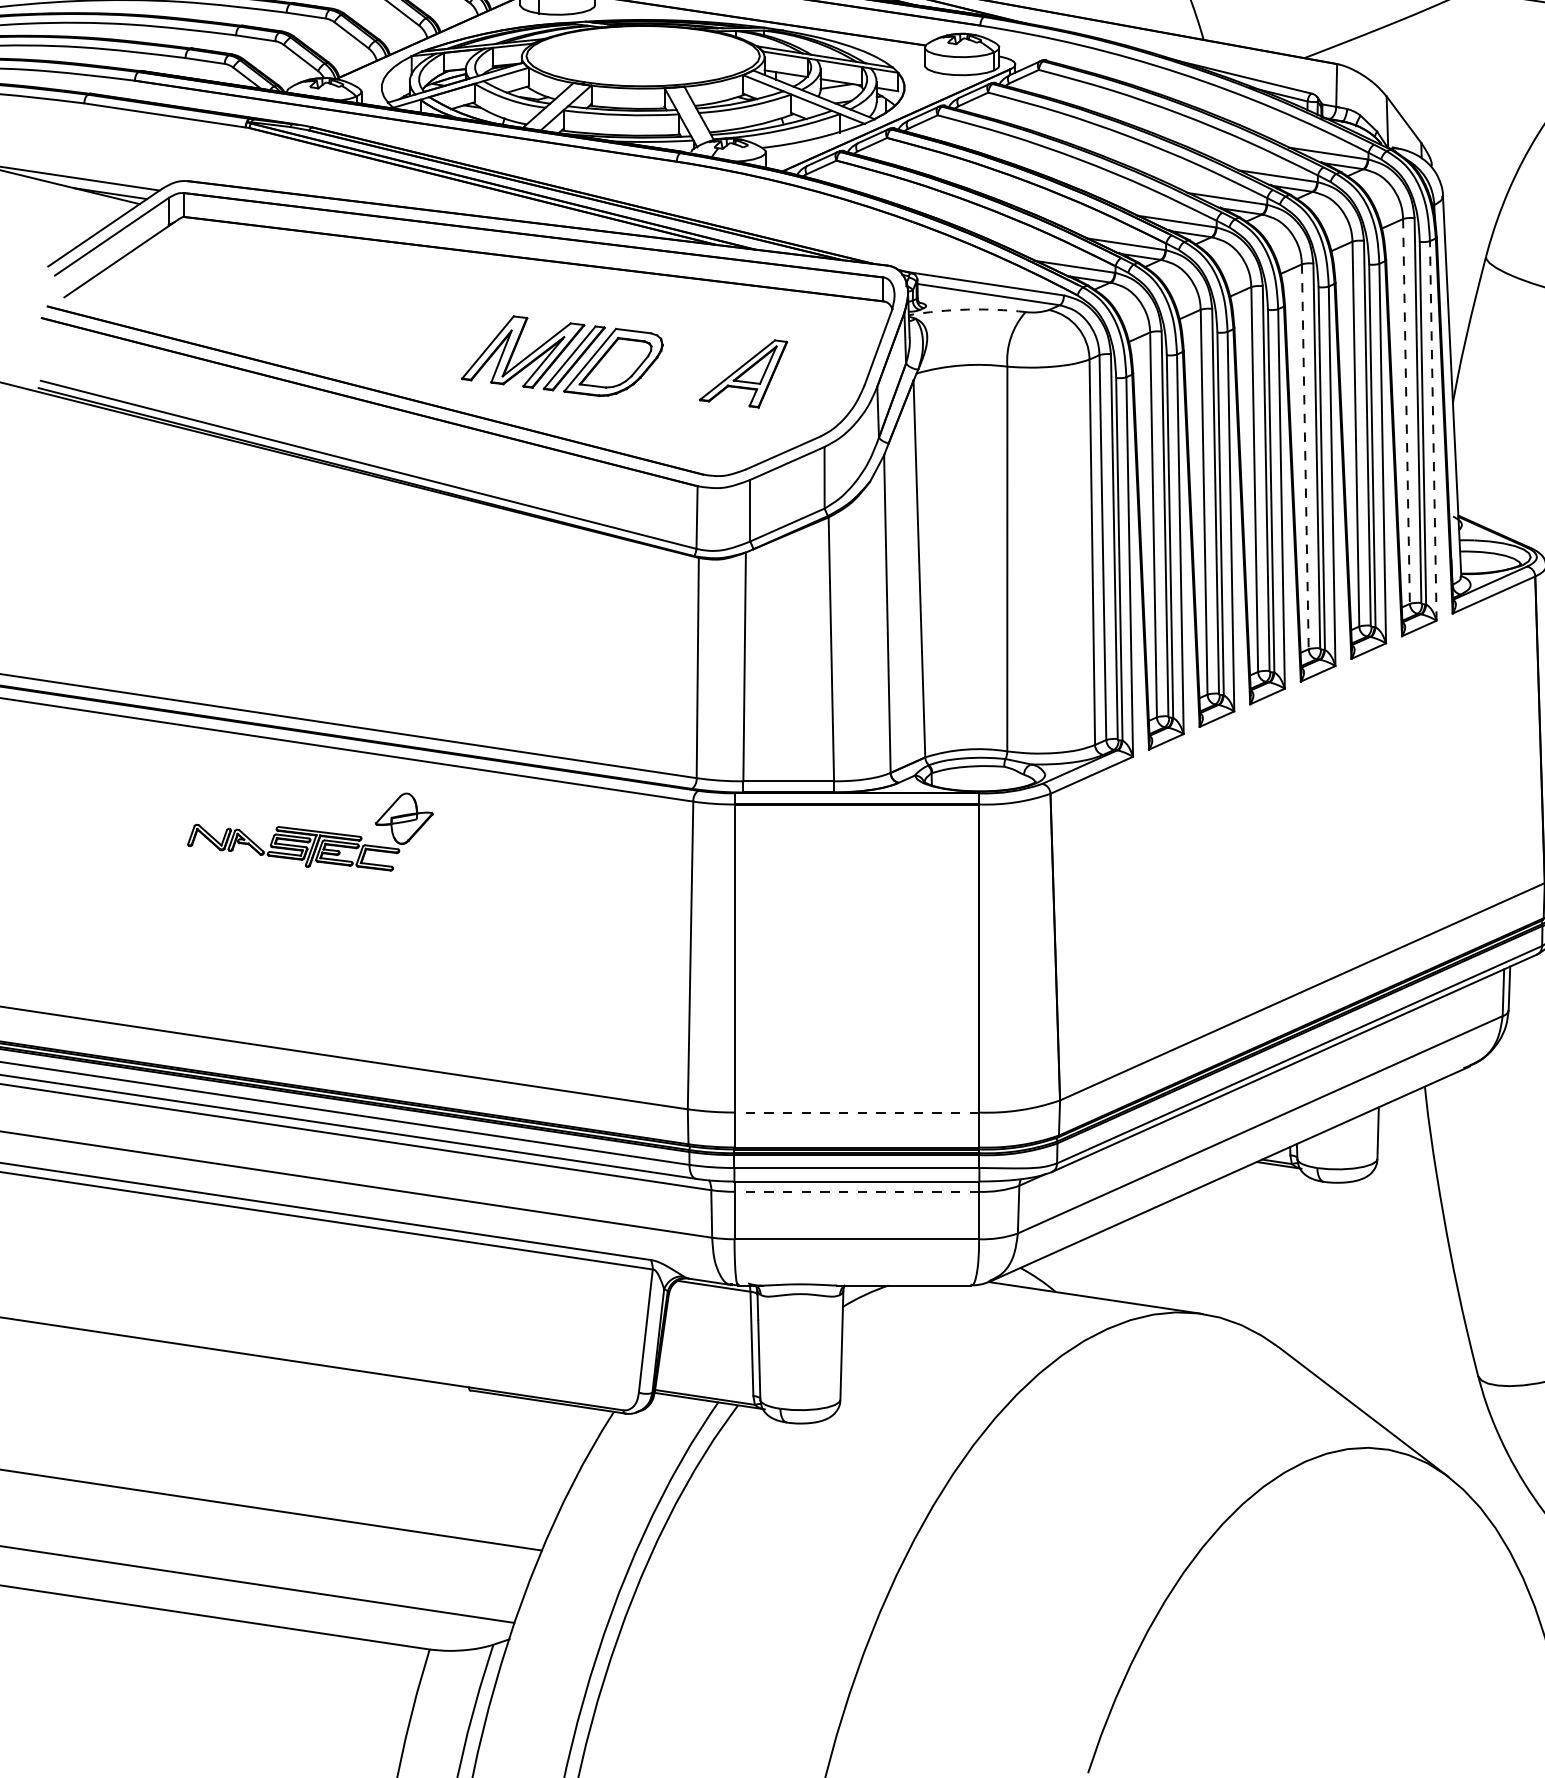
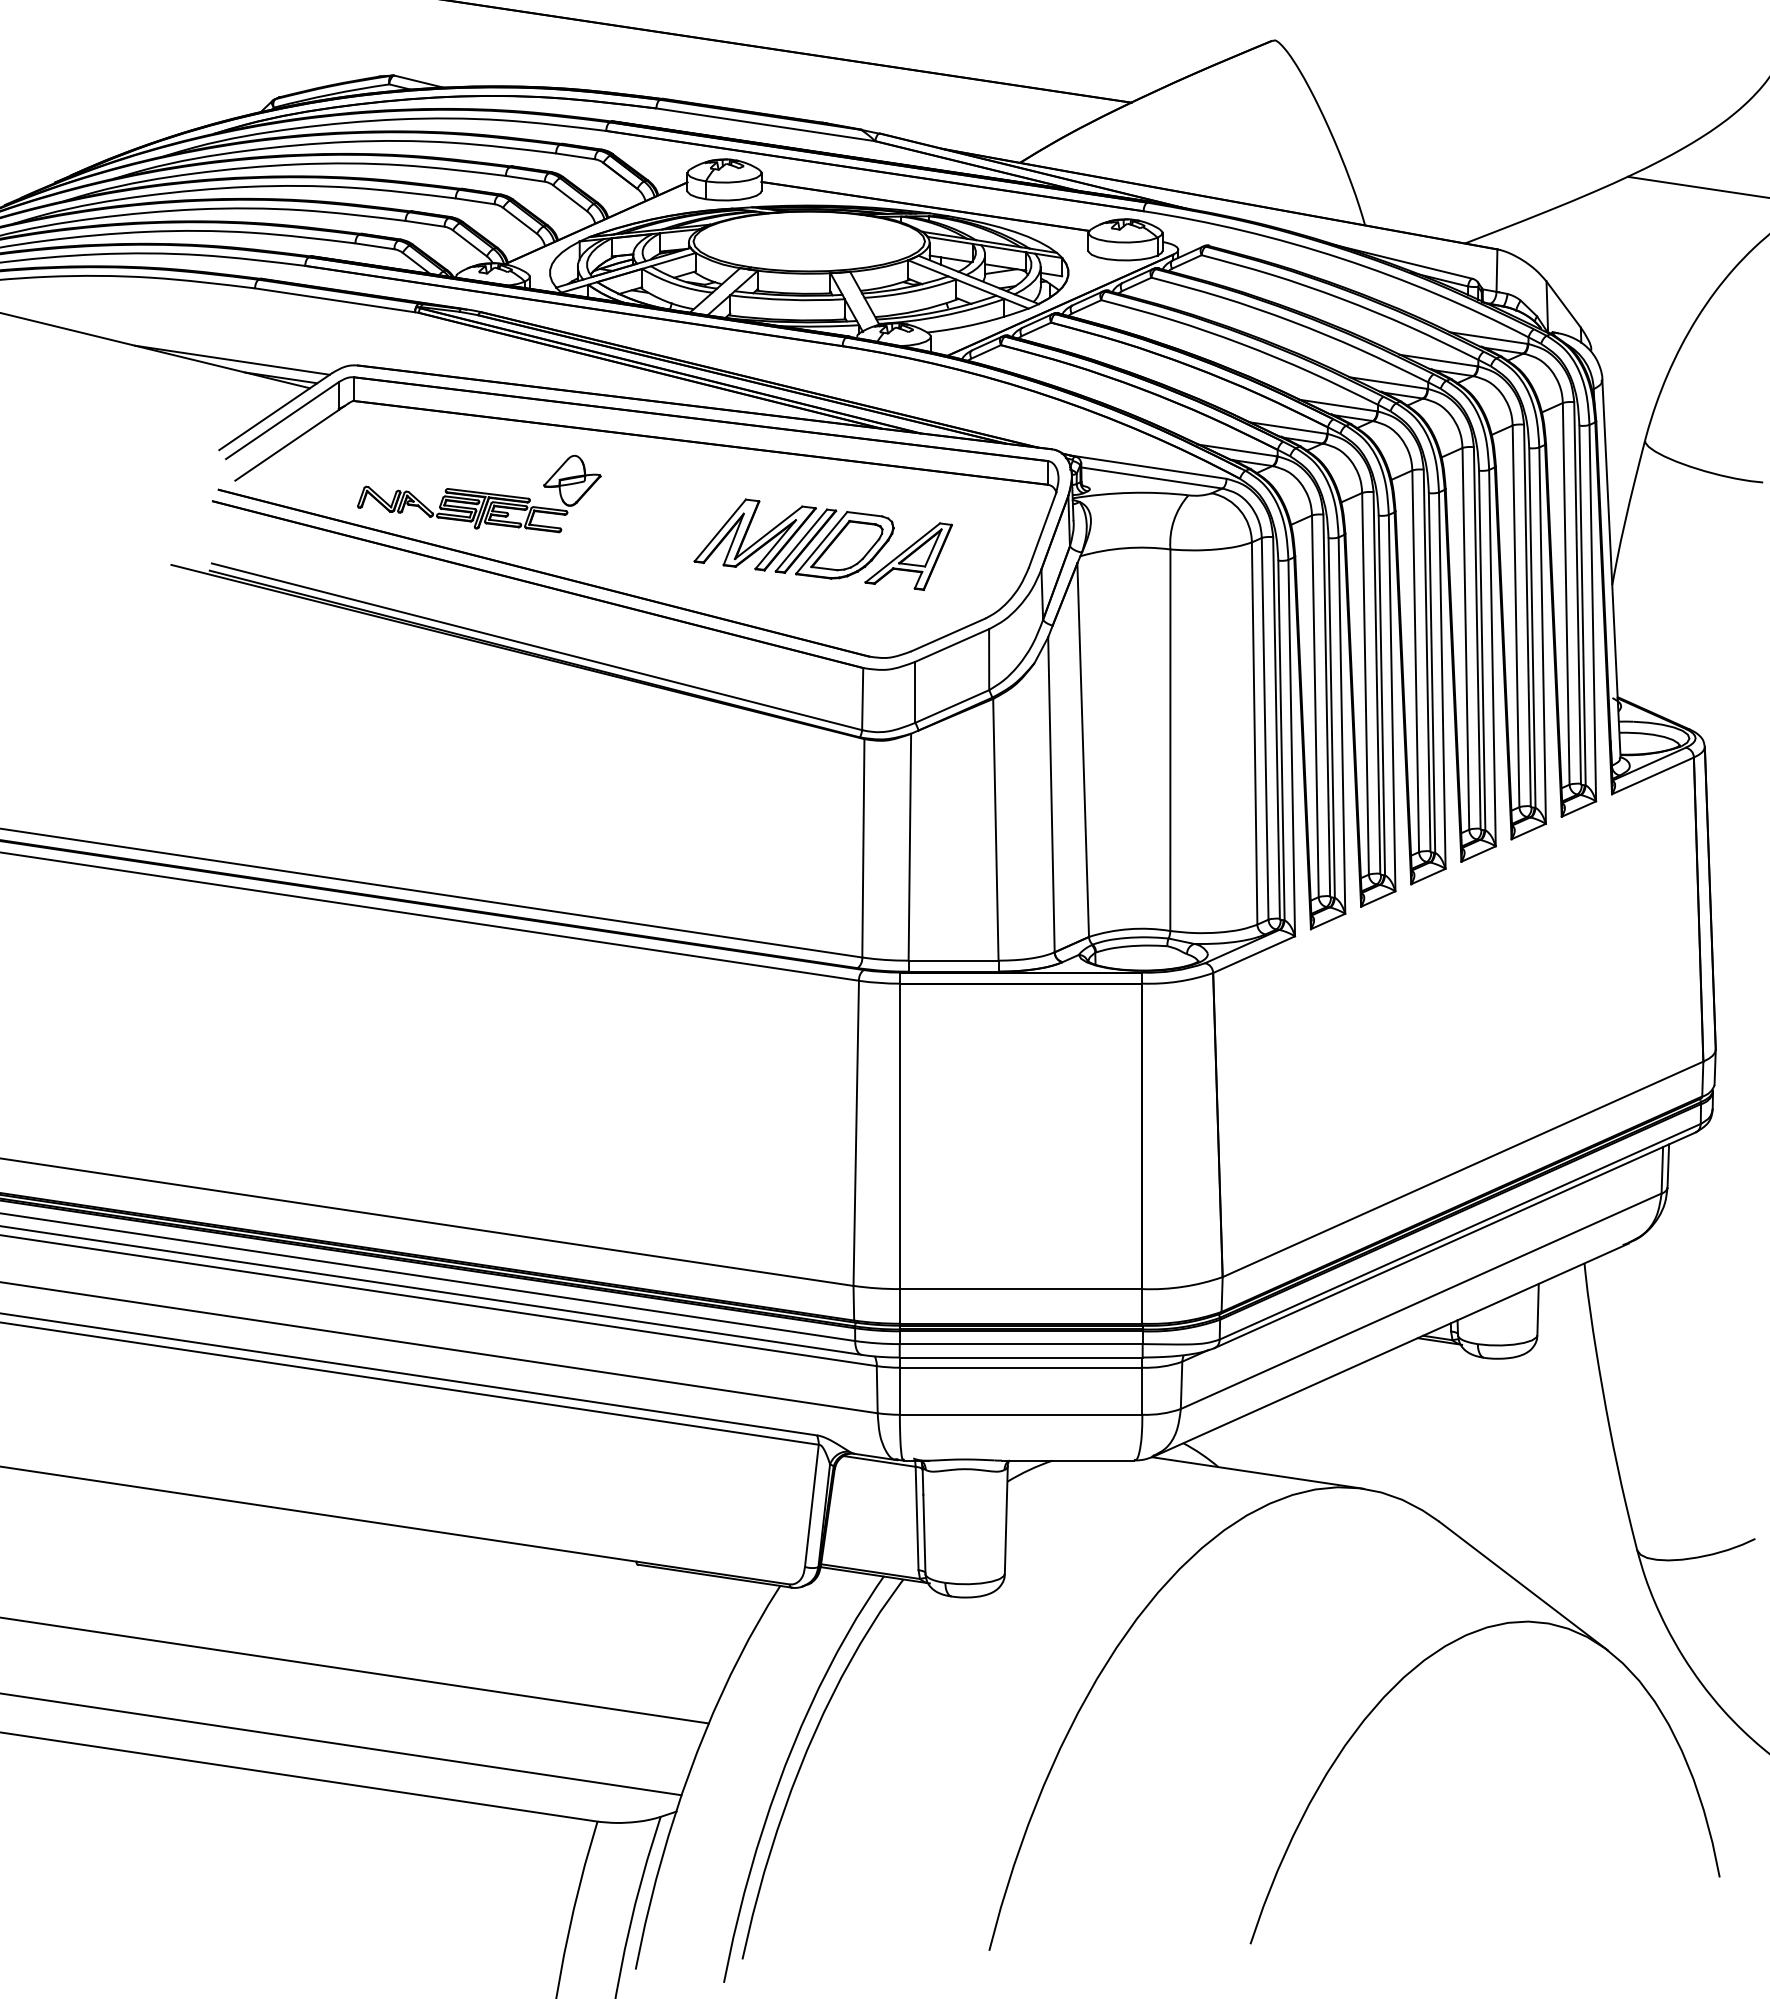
arc: (967, 309) -> (1130, 492), dashed -> solid
part: (561, 355) -> (793, 538), moved
line: (1406, 411) -> (1566, 593), dashed -> solid
line: (1433, 430) -> (1592, 612), dashed -> solid
line: (1304, 456) -> (1465, 638), dashed -> solid
part: (310, 831) -> (479, 493), moved
line: (856, 1112) -> (1020, 1289), dashed -> solid
line: (856, 1191) -> (1020, 1367), dashed -> solid

